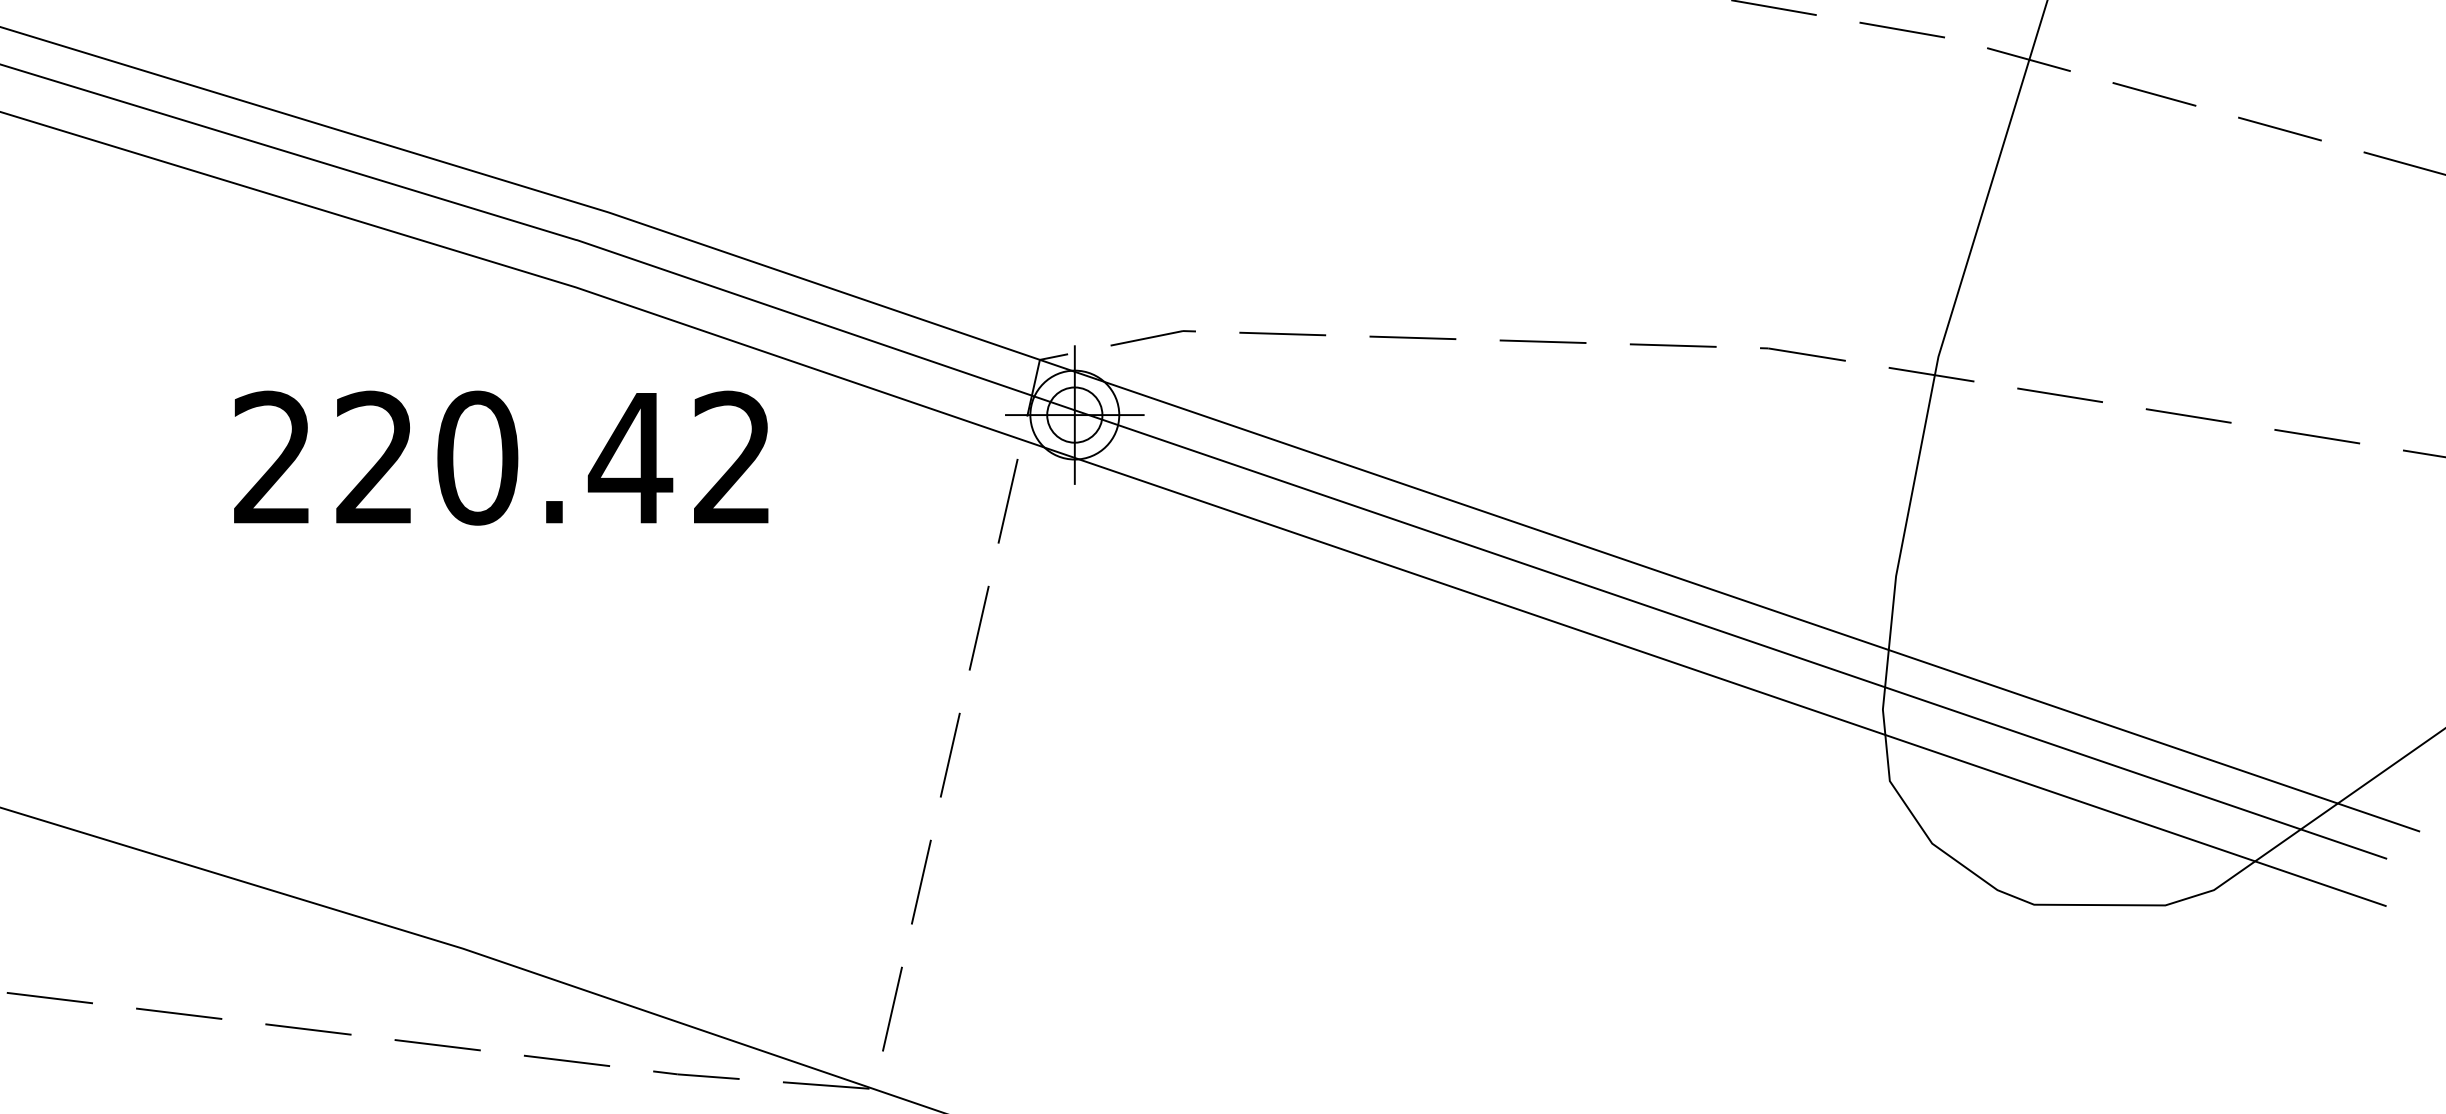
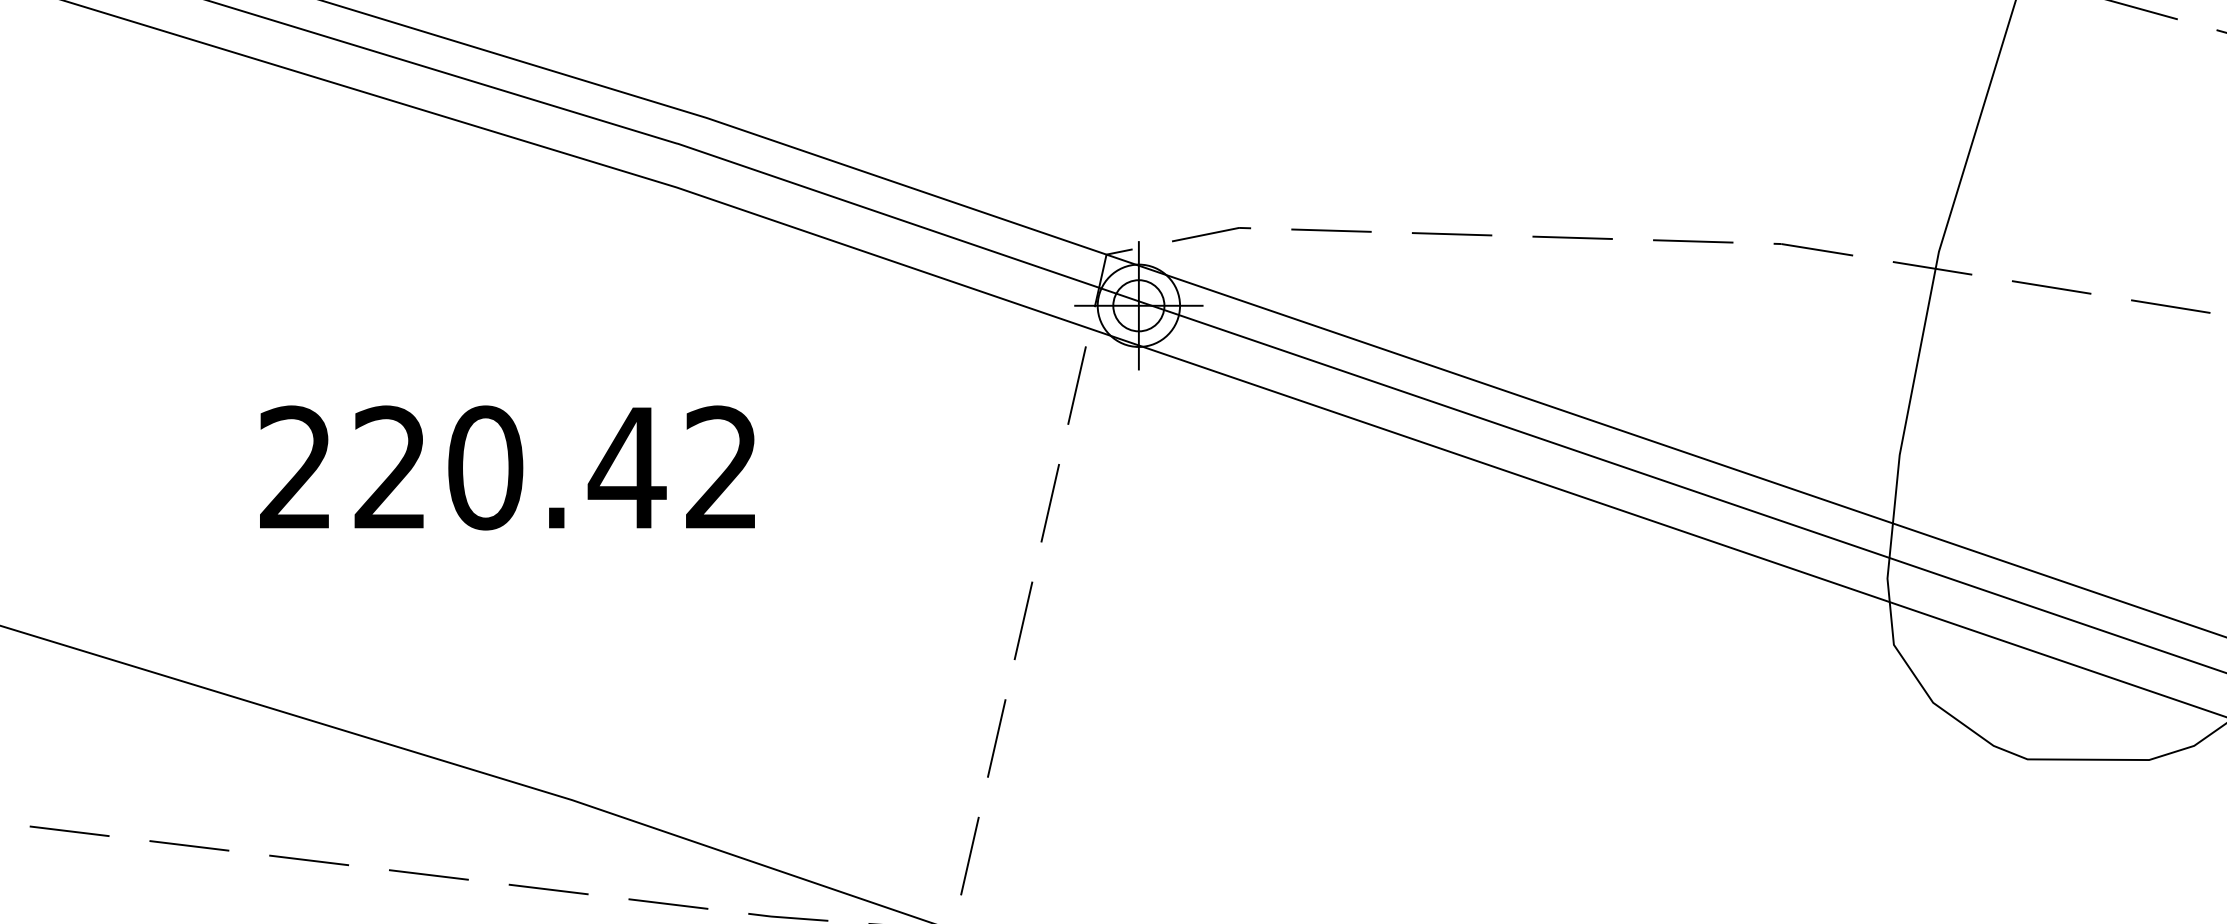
text: (501, 457) -> (507, 467), moved

